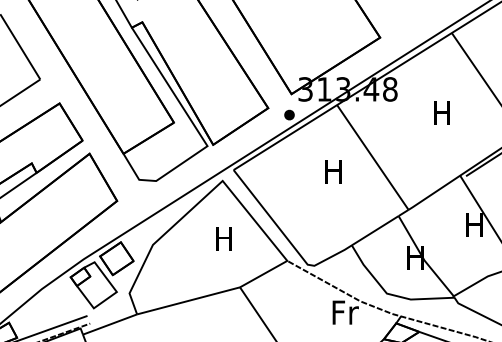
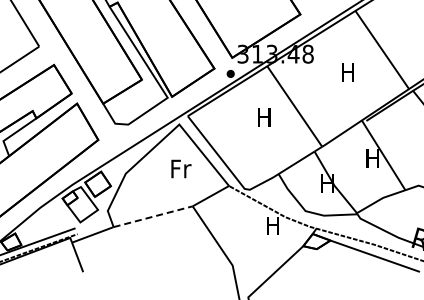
text: (225, 238) -> (181, 168), H -> Fr
line: (188, 300) -> (153, 216), solid -> dashed
text: (346, 312) -> (274, 225), Fr -> H

